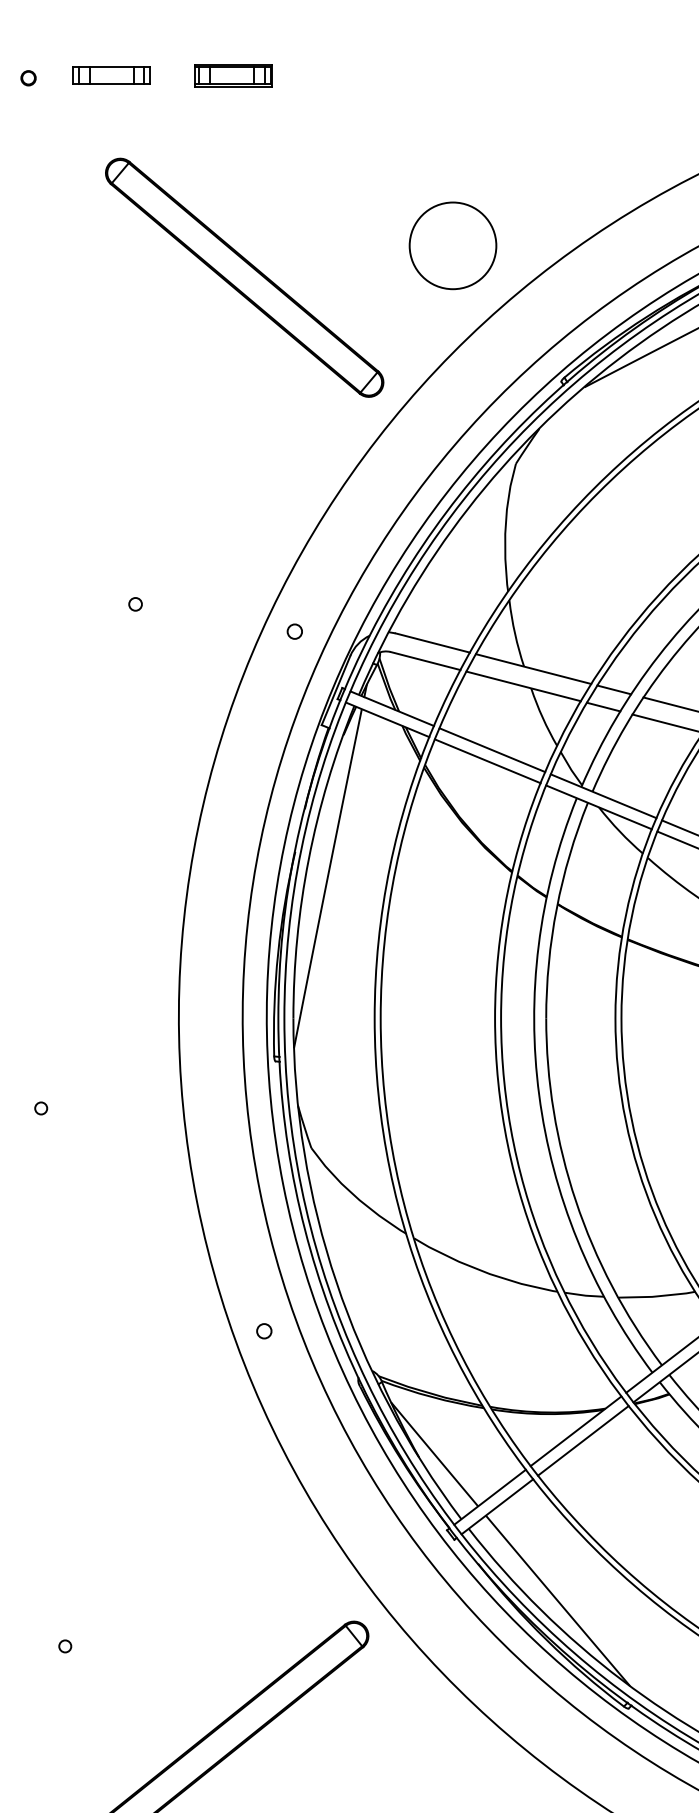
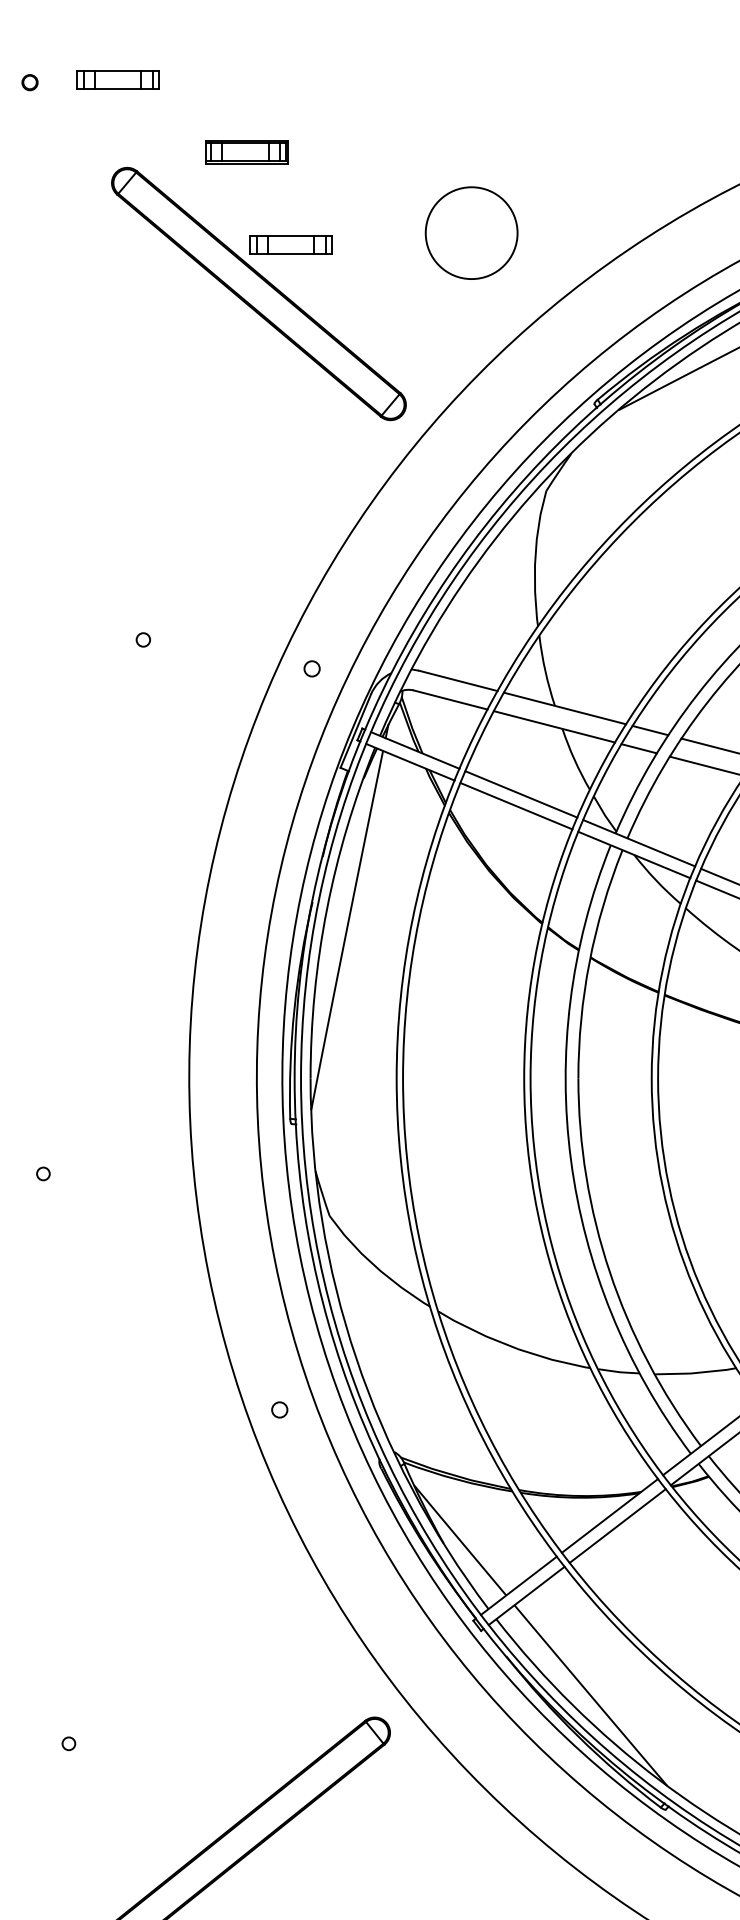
part: (232, 76) -> (246, 152), moved
part: (274, 231) -> (290, 244), added
circle: (452, 245) -> (471, 232), moved

